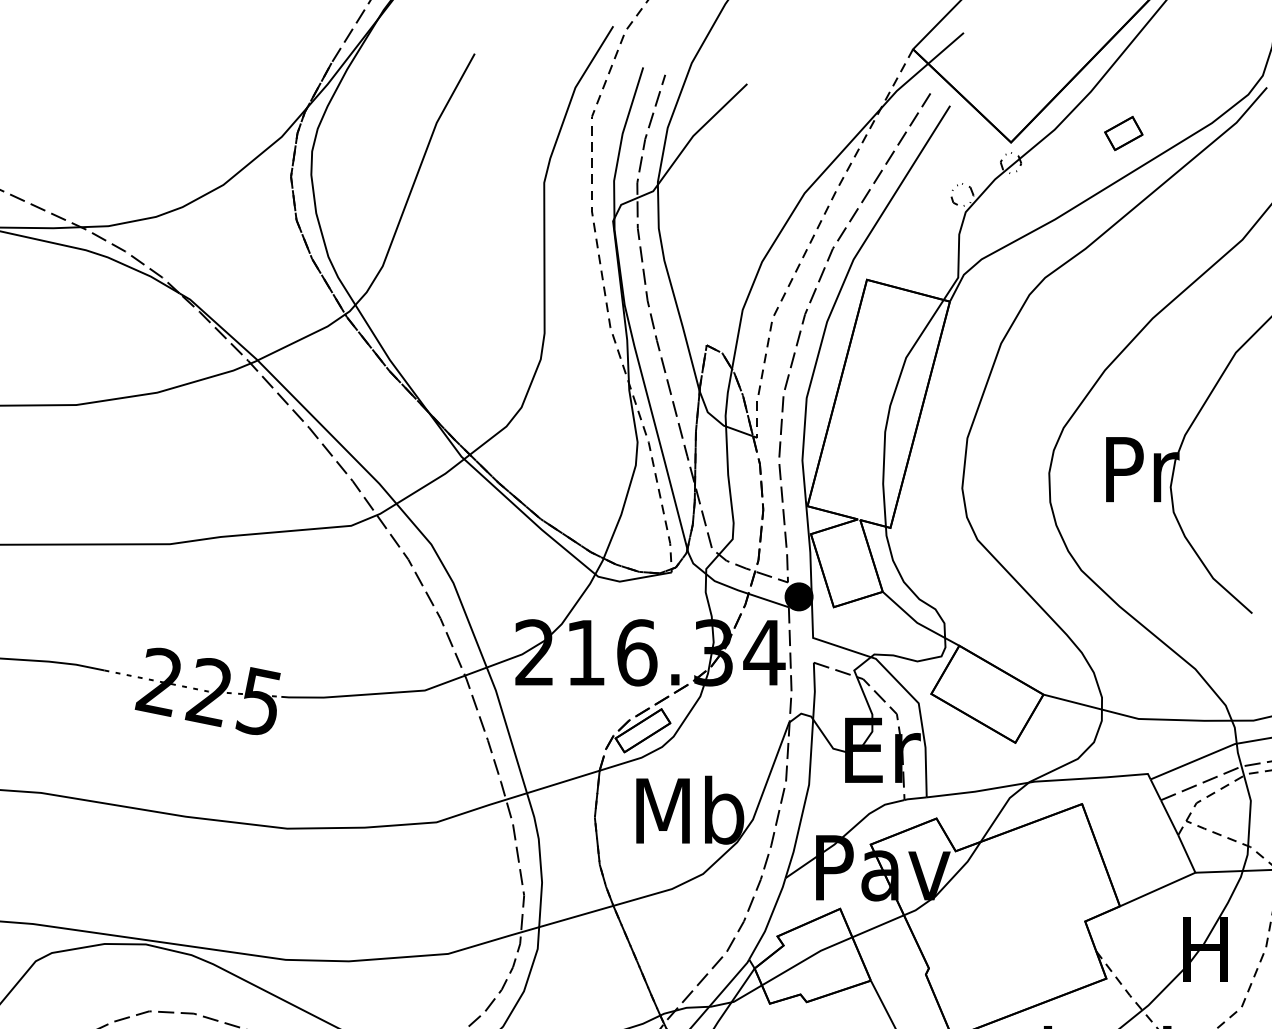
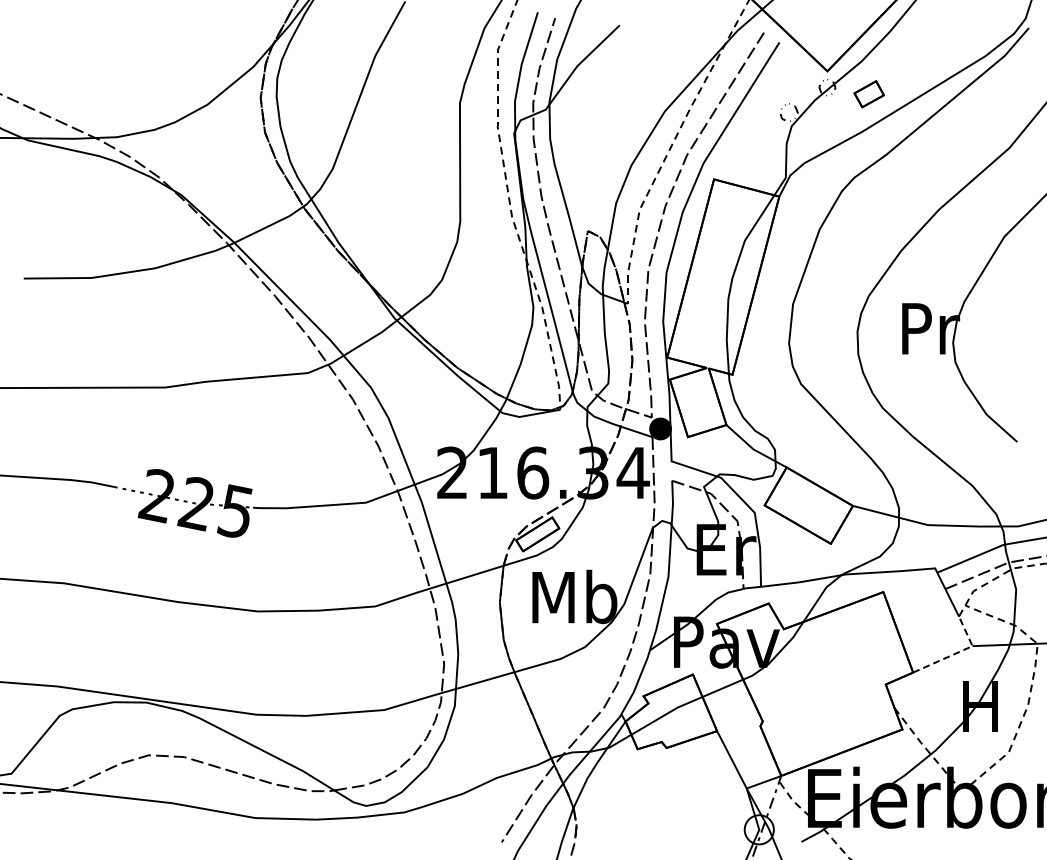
part: (1122, 133) -> (868, 94), moved
line: (1177, 880) -> (958, 652), solid -> dashed

